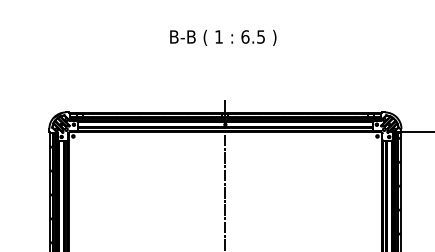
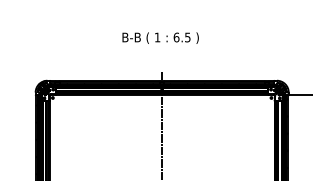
text: (223, 36) -> (160, 37), moved

